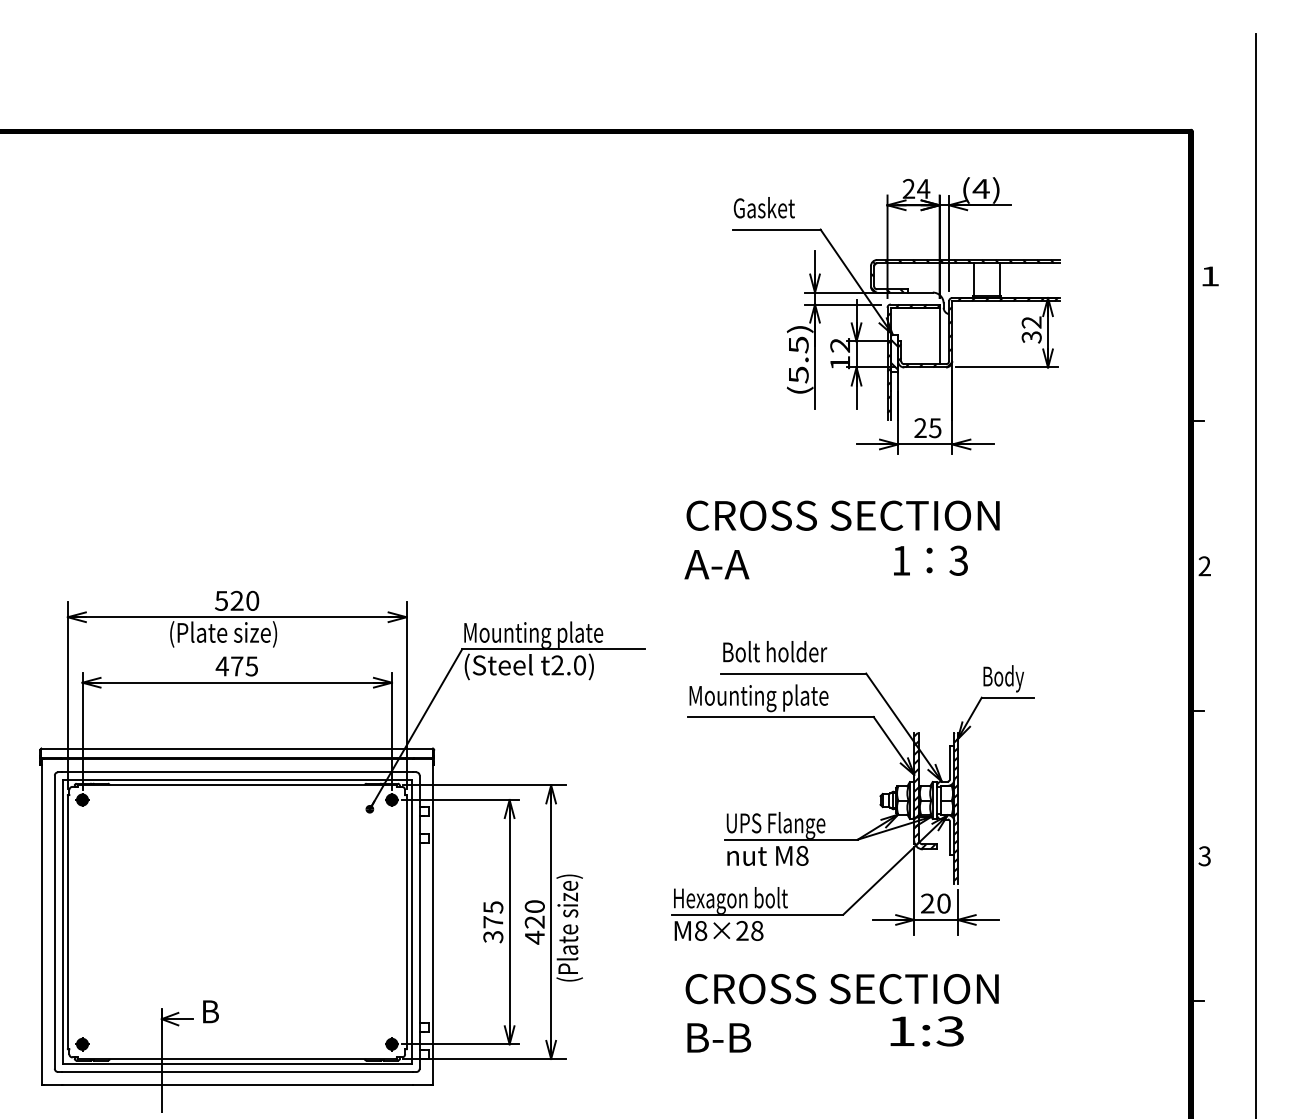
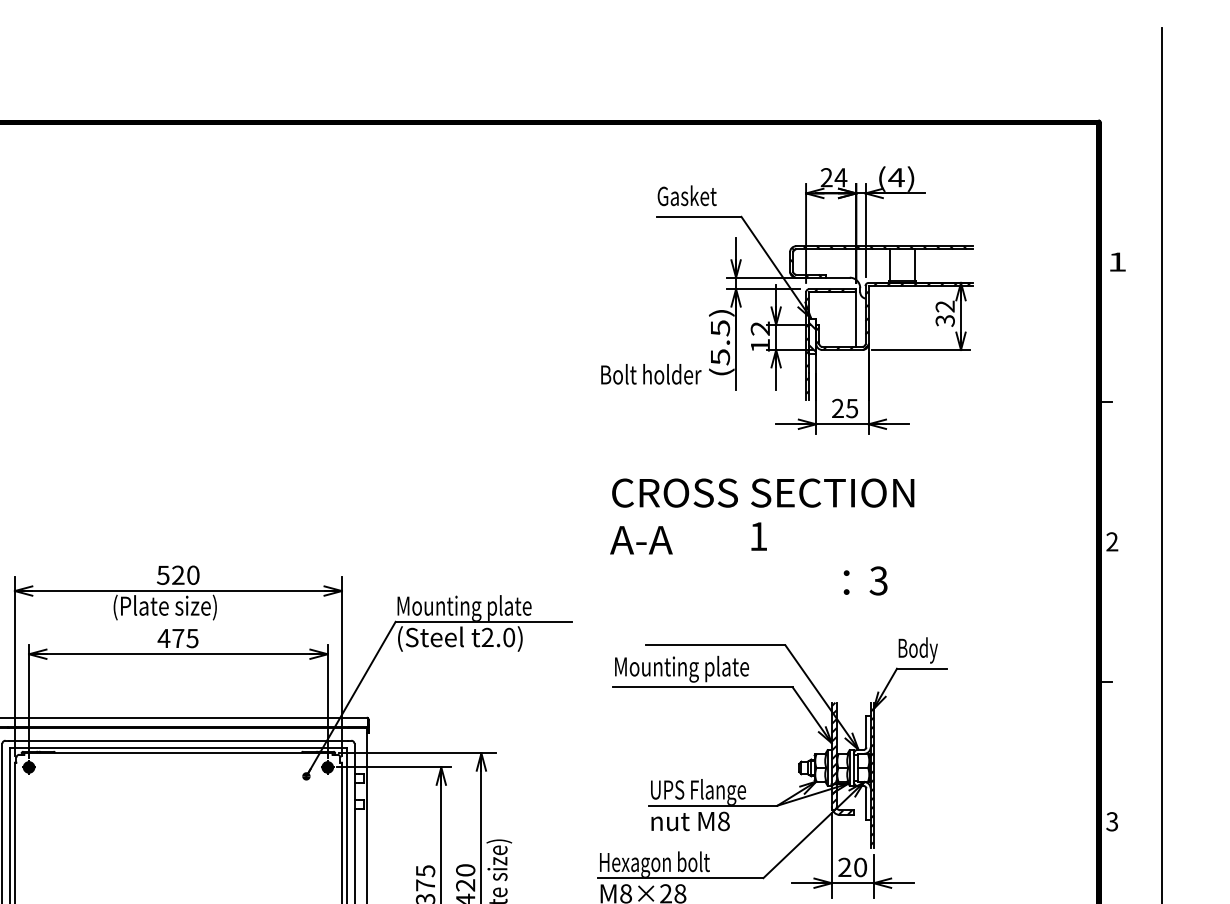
text: (901, 560) -> (758, 536), moved
text: (929, 560) -> (846, 582), moved
text: (958, 560) -> (878, 580), moved
text: (775, 651) -> (651, 374), moved

